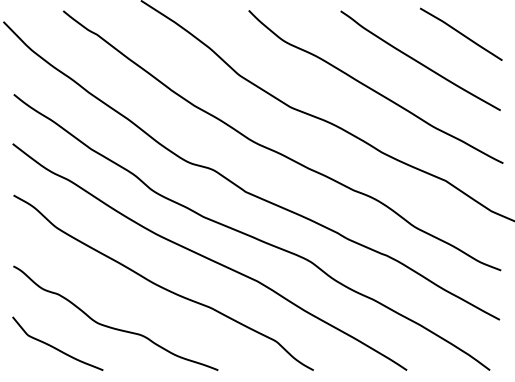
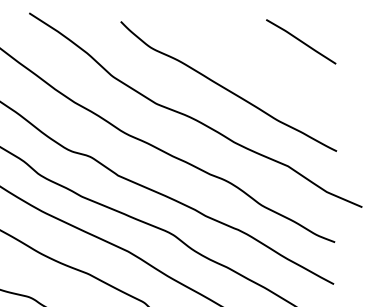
curve: (419, 61) -> (265, 64), removed

